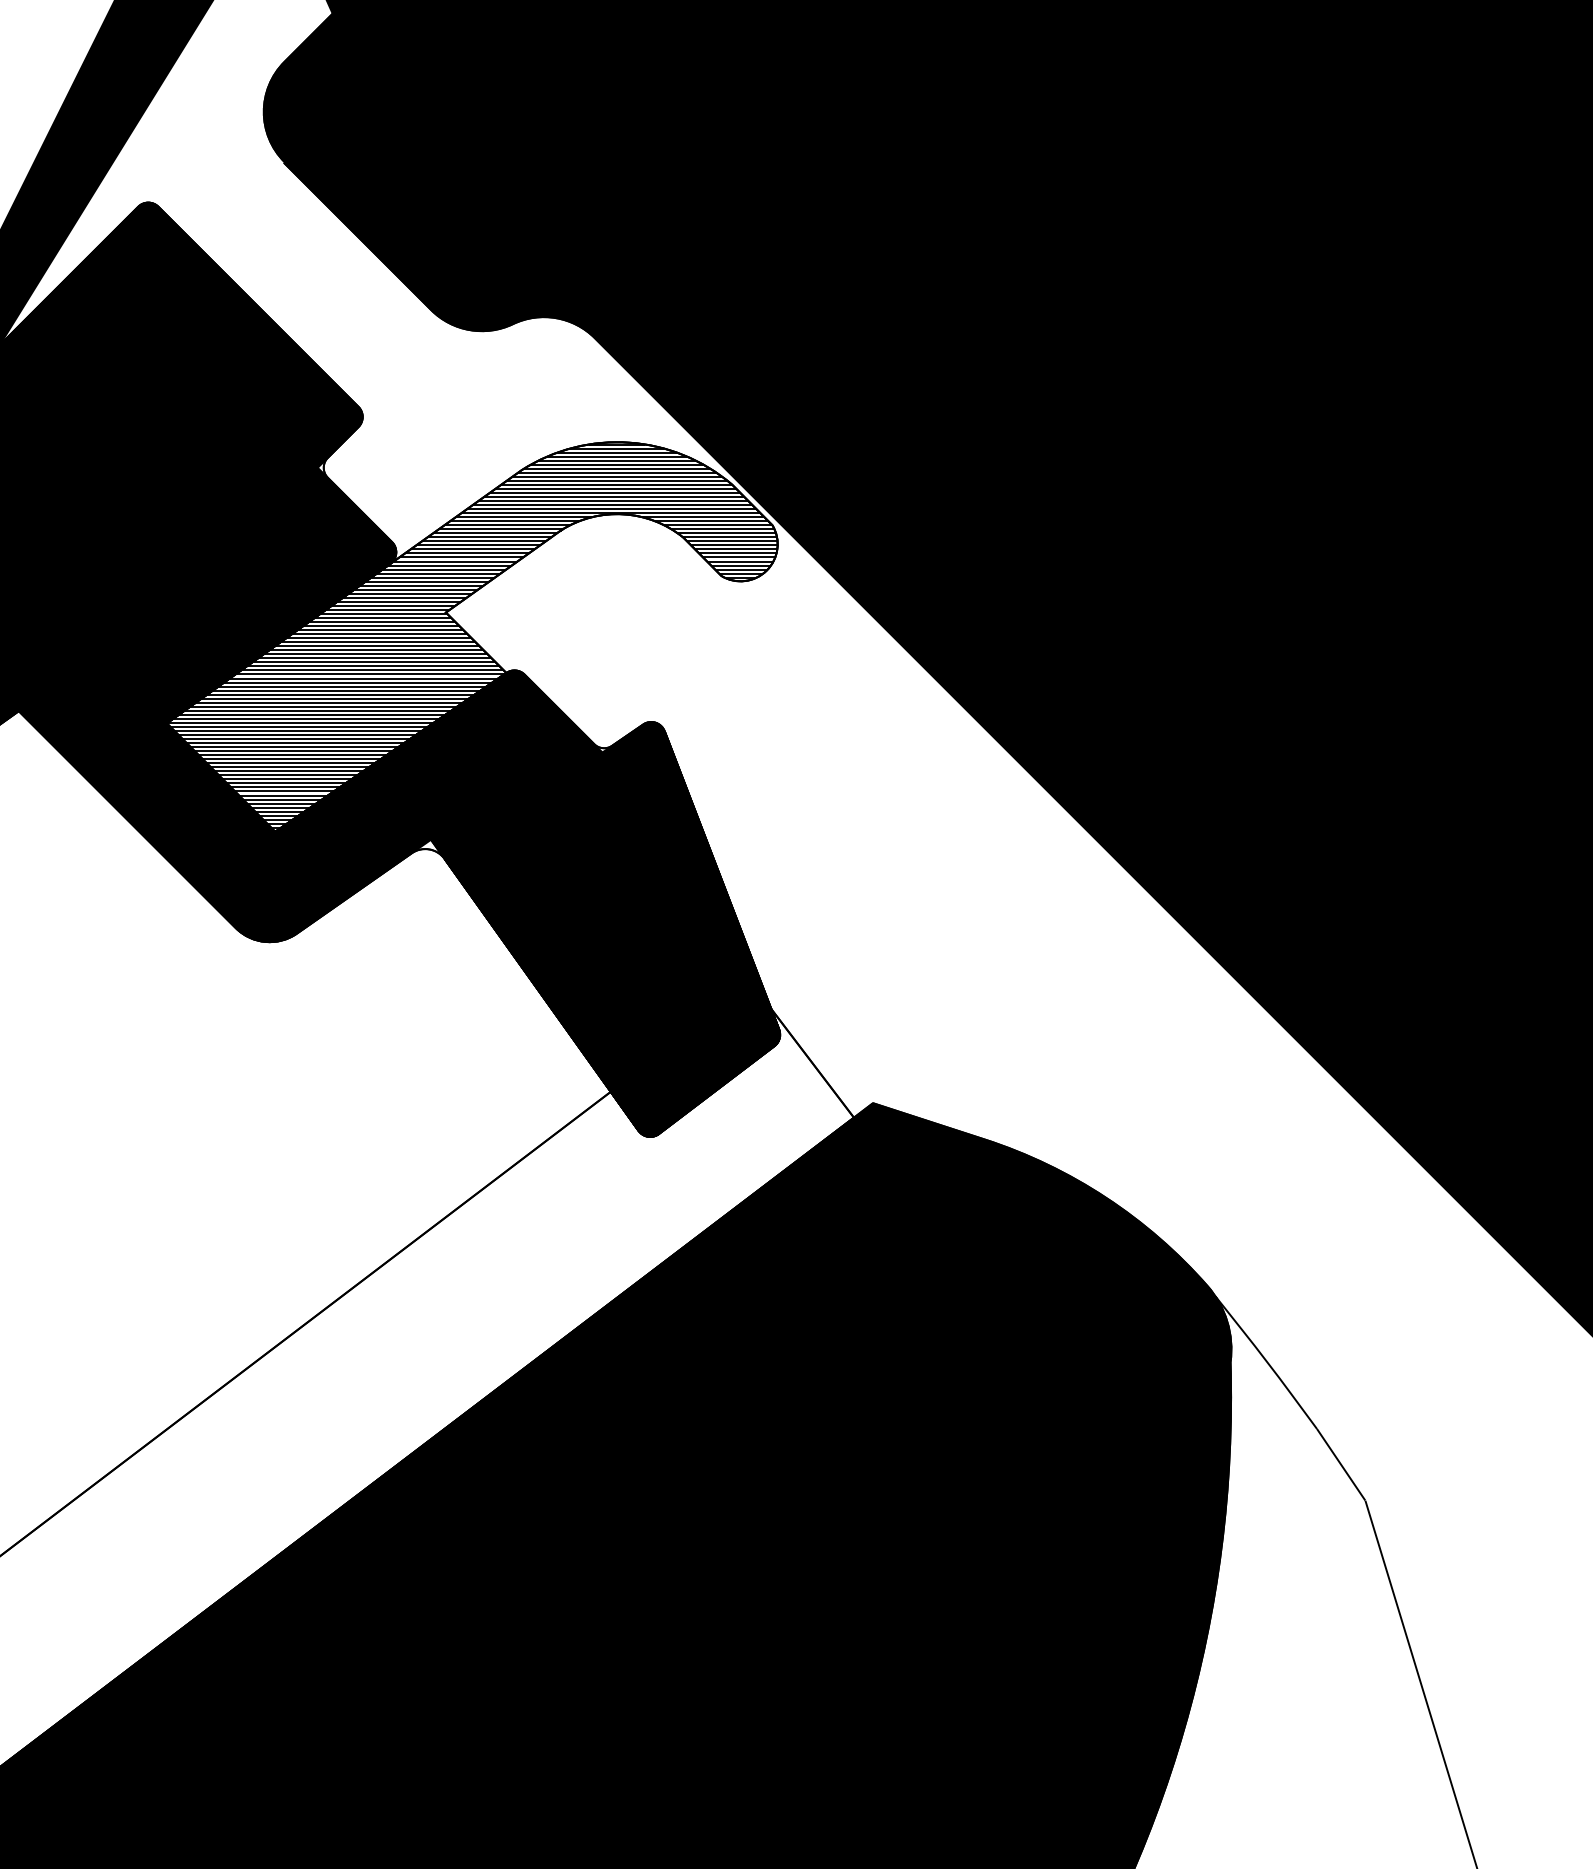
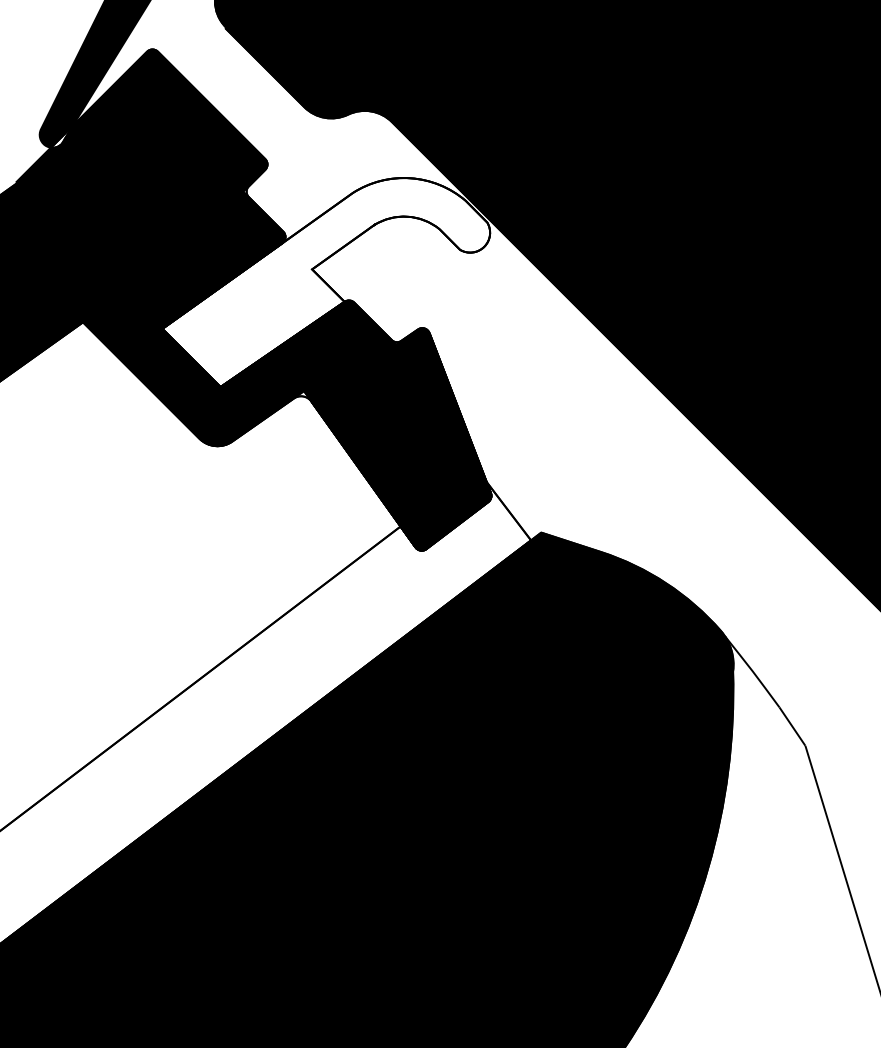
hatch: (472, 638) -> (326, 283), removed

